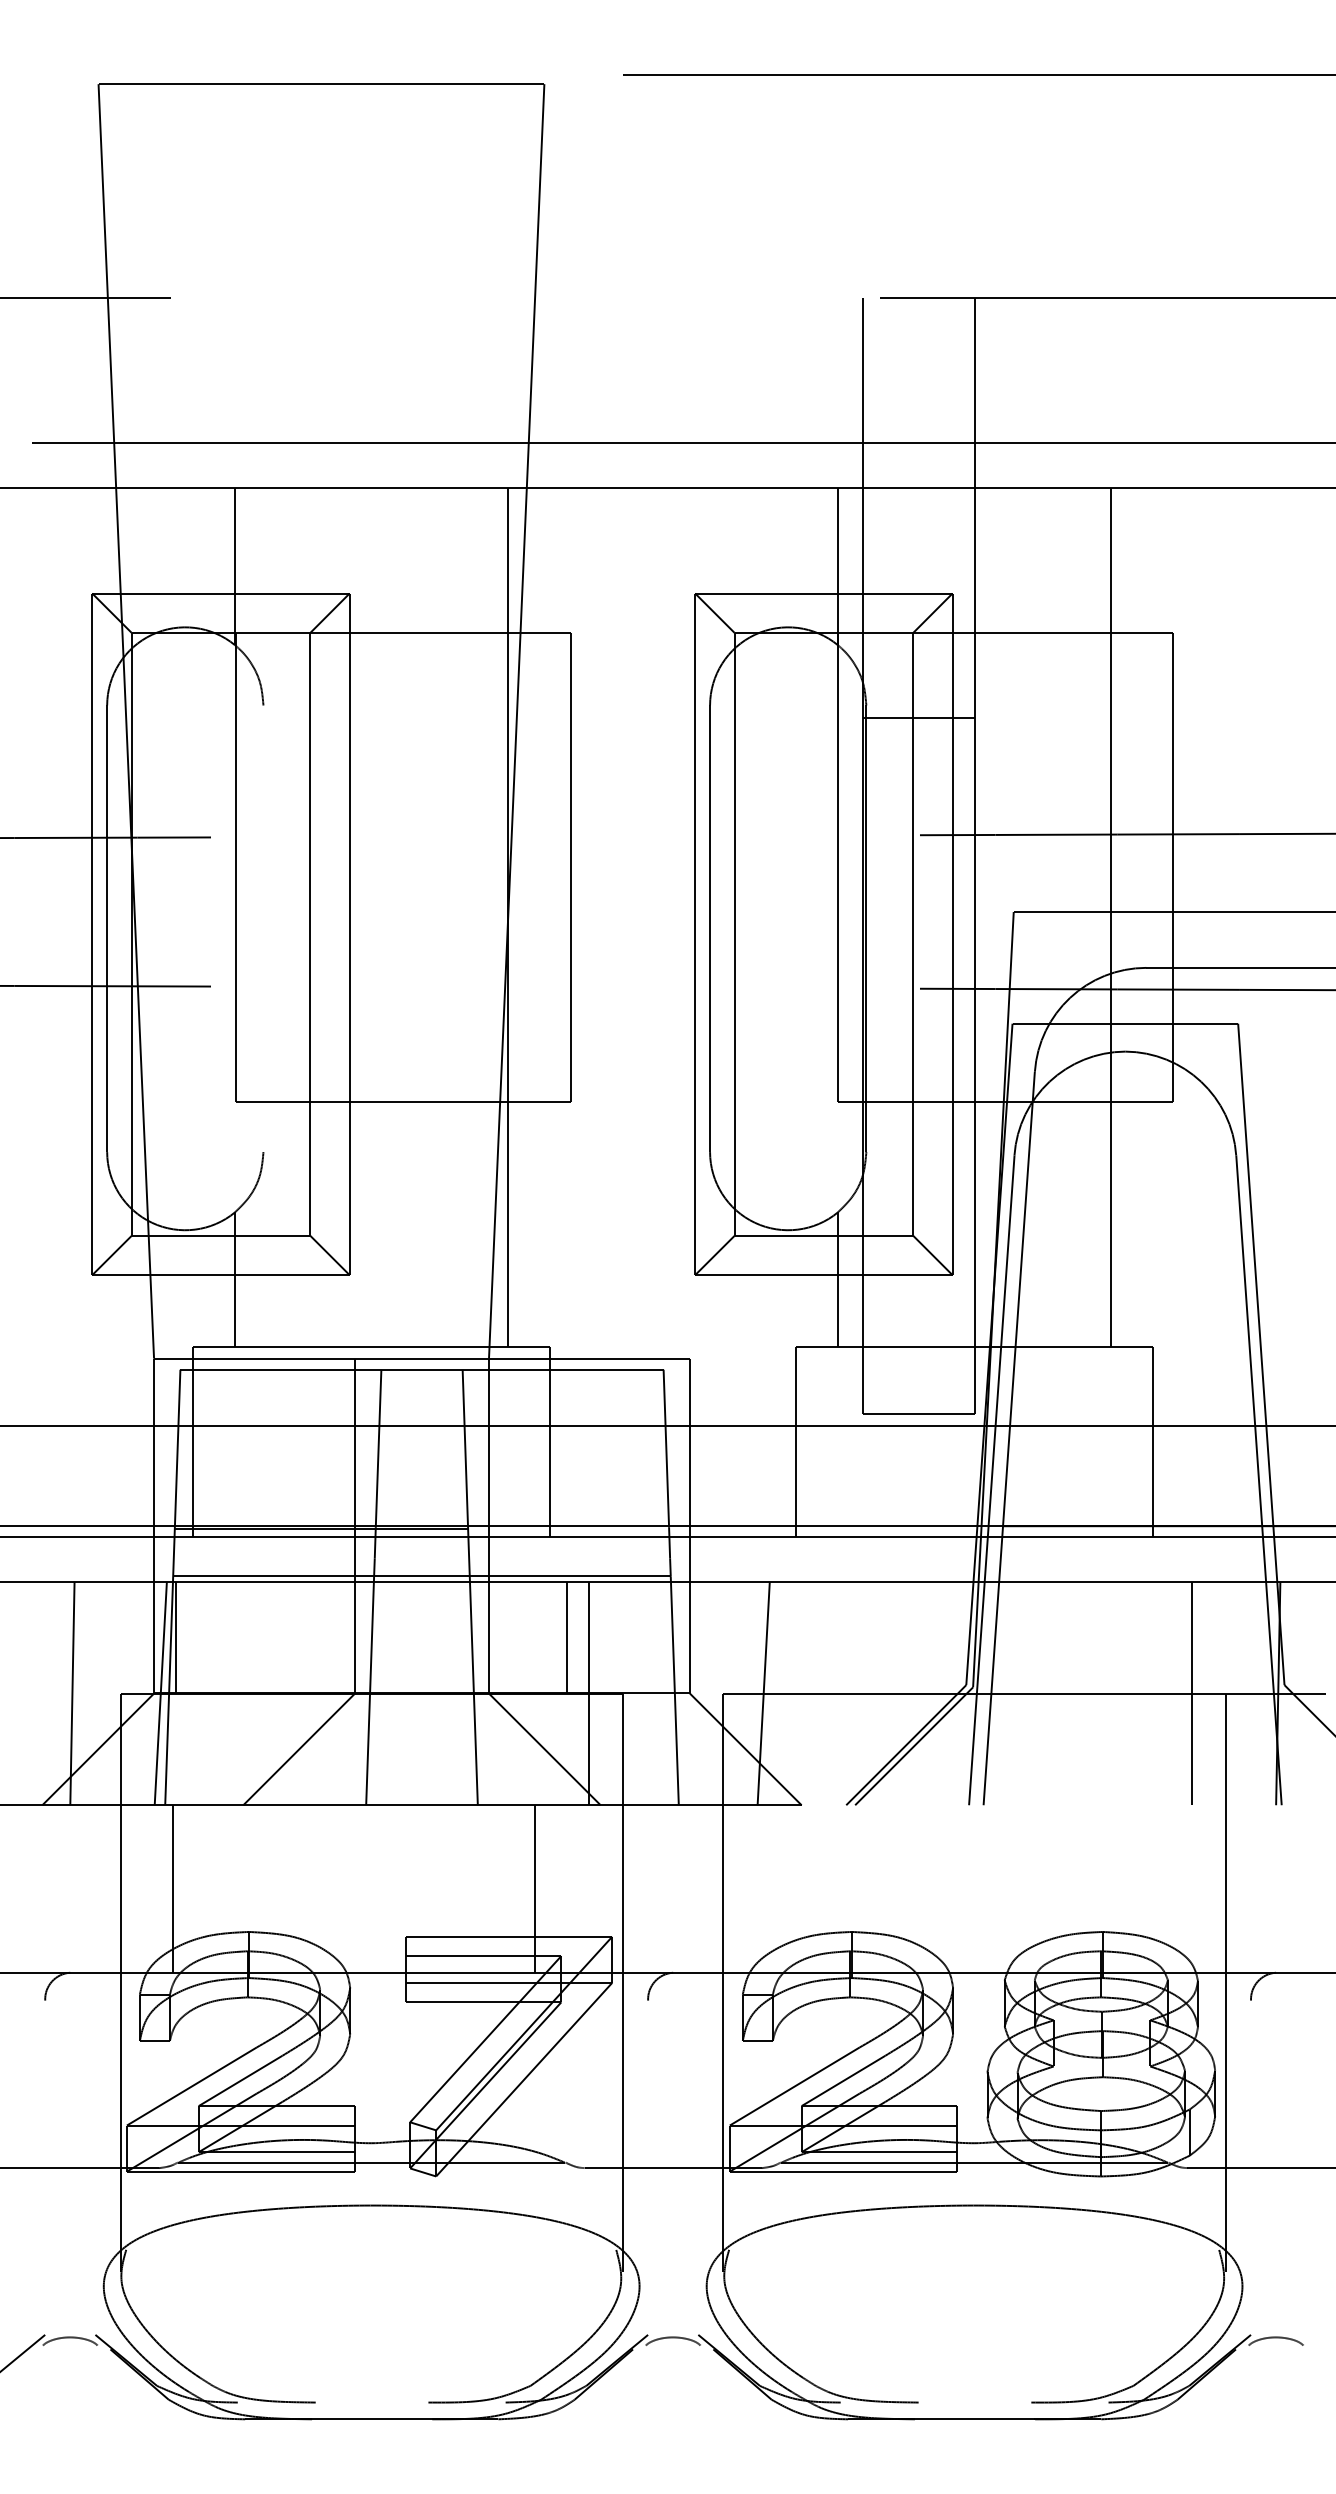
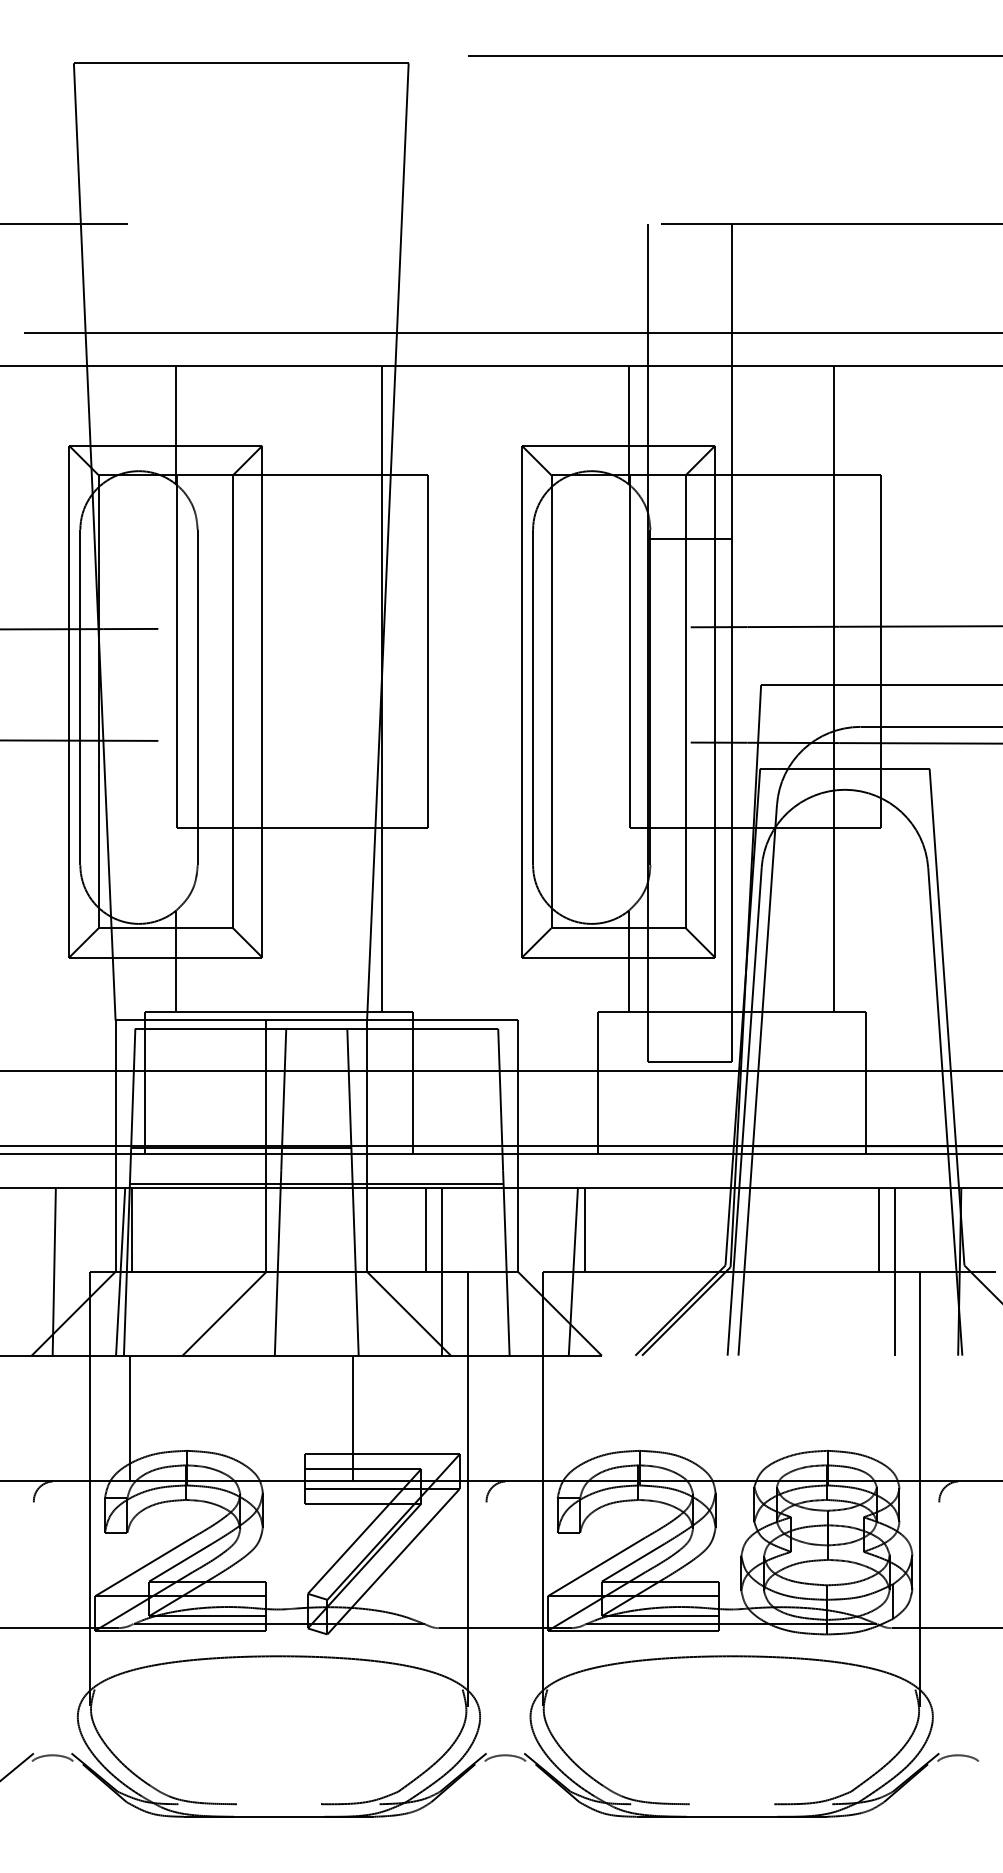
line: (263, 928) -> (197, 697), added
line: (779, 1637) -> (585, 1229), added
line: (1170, 1637) -> (878, 1229), added
line: (534, 1888) -> (352, 1418), moved

